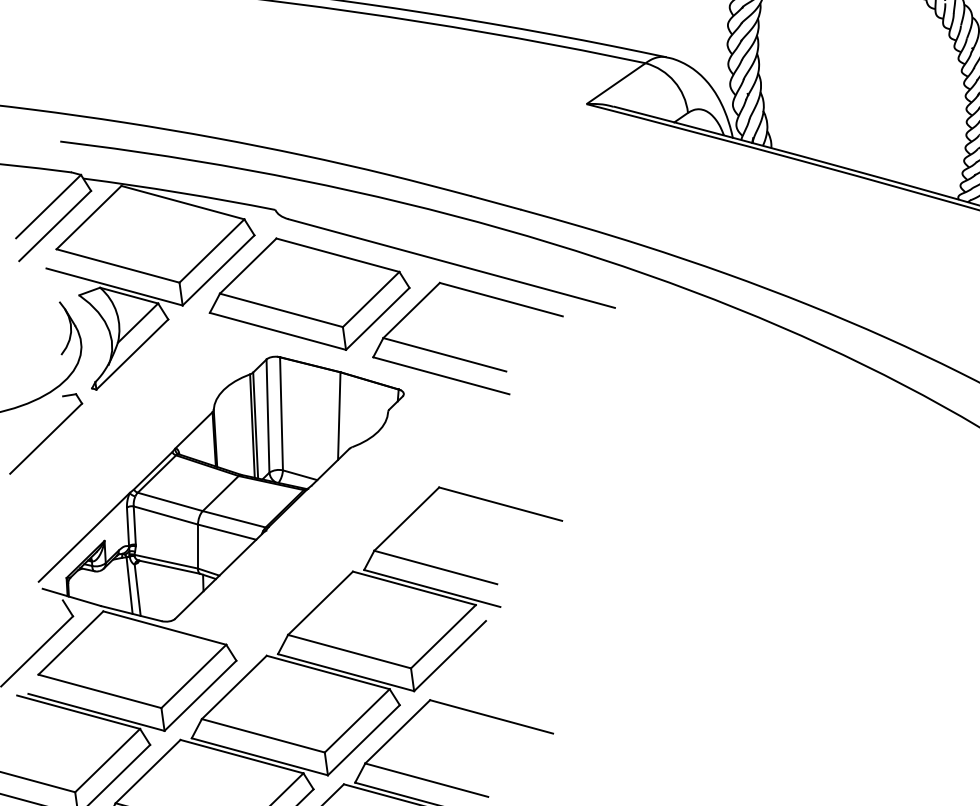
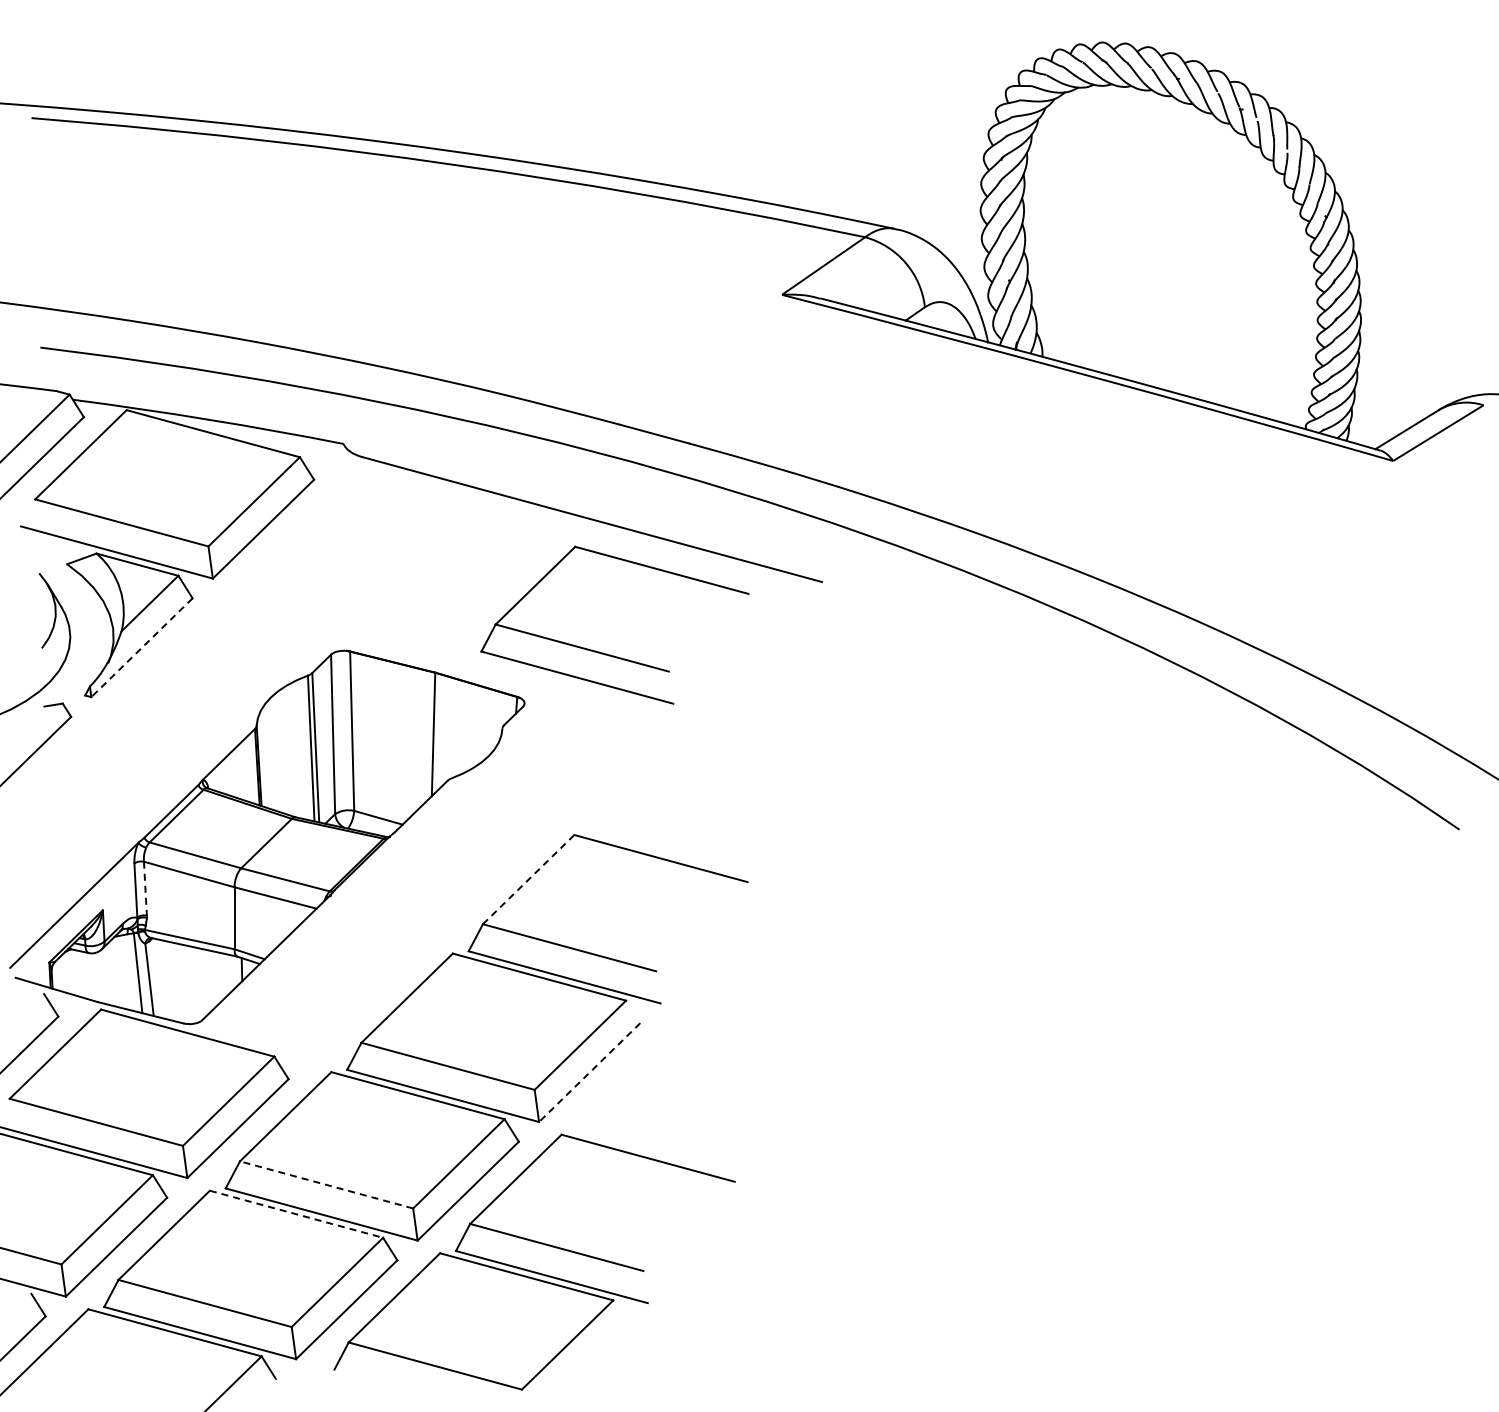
part: (309, 294) -> (391, 562), removed
line: (132, 354) -> (142, 647), solid -> dashed
line: (406, 519) -> (528, 879), solid -> dashed
line: (134, 526) -> (145, 889), solid -> dashed
line: (449, 656) -> (589, 1072), solid -> dashed
line: (263, 735) -> (326, 1184), solid -> dashed
line: (242, 756) -> (296, 1214), solid -> dashed

